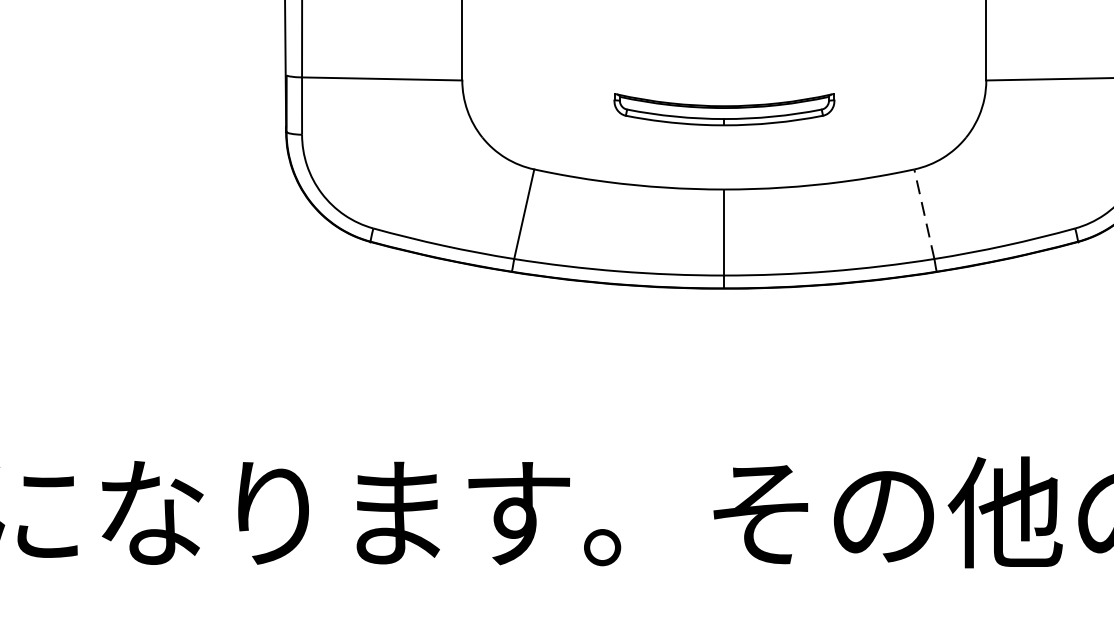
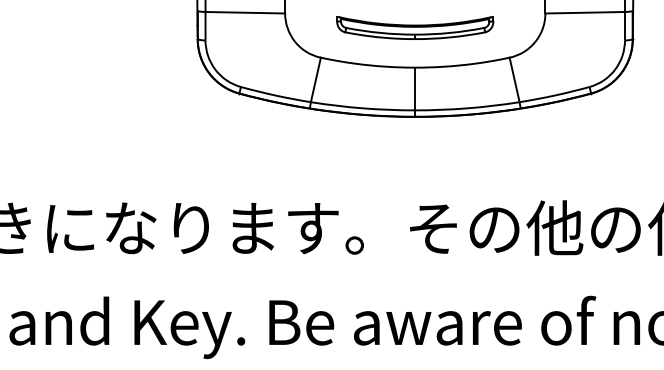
part: (724, 108) -> (415, 27), size x1.43
line: (924, 213) -> (514, 79), dashed -> solid

